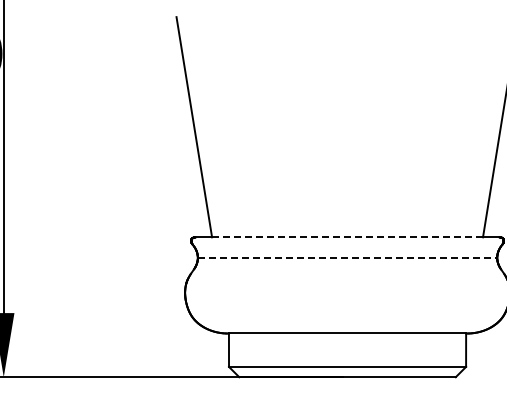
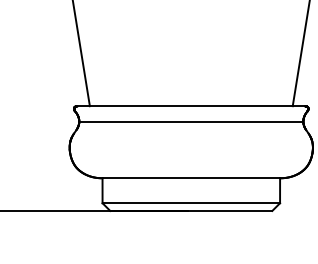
line: (348, 237) -> (192, 106), dashed -> solid
line: (347, 257) -> (191, 121), dashed -> solid

